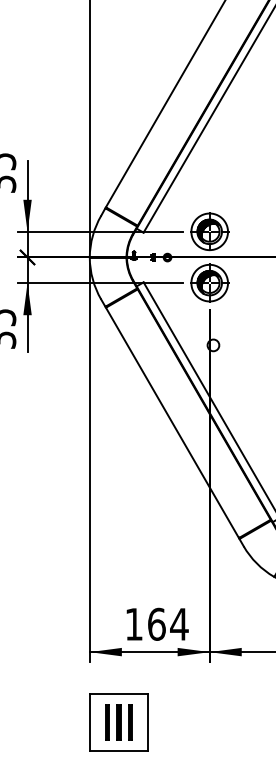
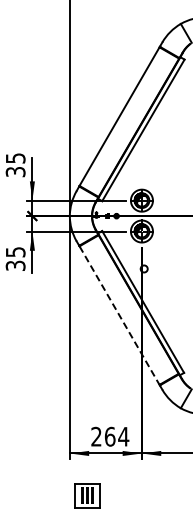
line: (172, 422) -> (119, 315), solid -> dashed
text: (134, 623) -> (96, 436), 164 -> 264
part: (119, 721) -> (87, 495), size x0.7

